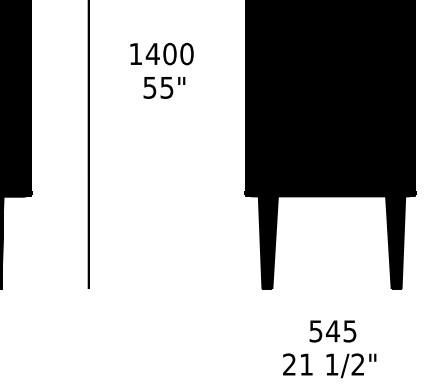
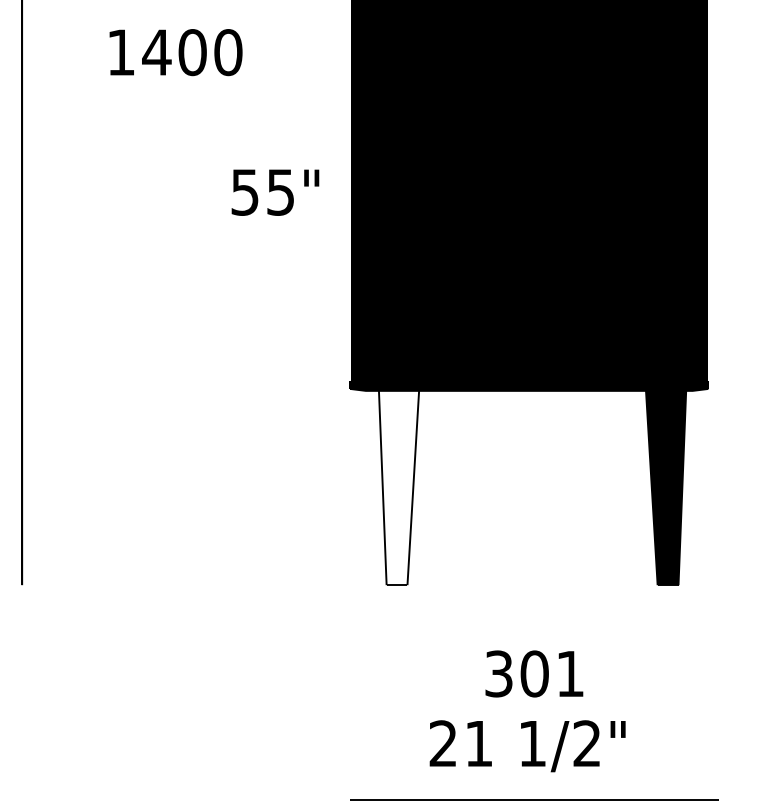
text: (161, 54) -> (174, 53), moved
text: (164, 87) -> (275, 191), moved
fill: (267, 242) -> (397, 487), removed
text: (333, 331) -> (535, 674), 545 -> 301

